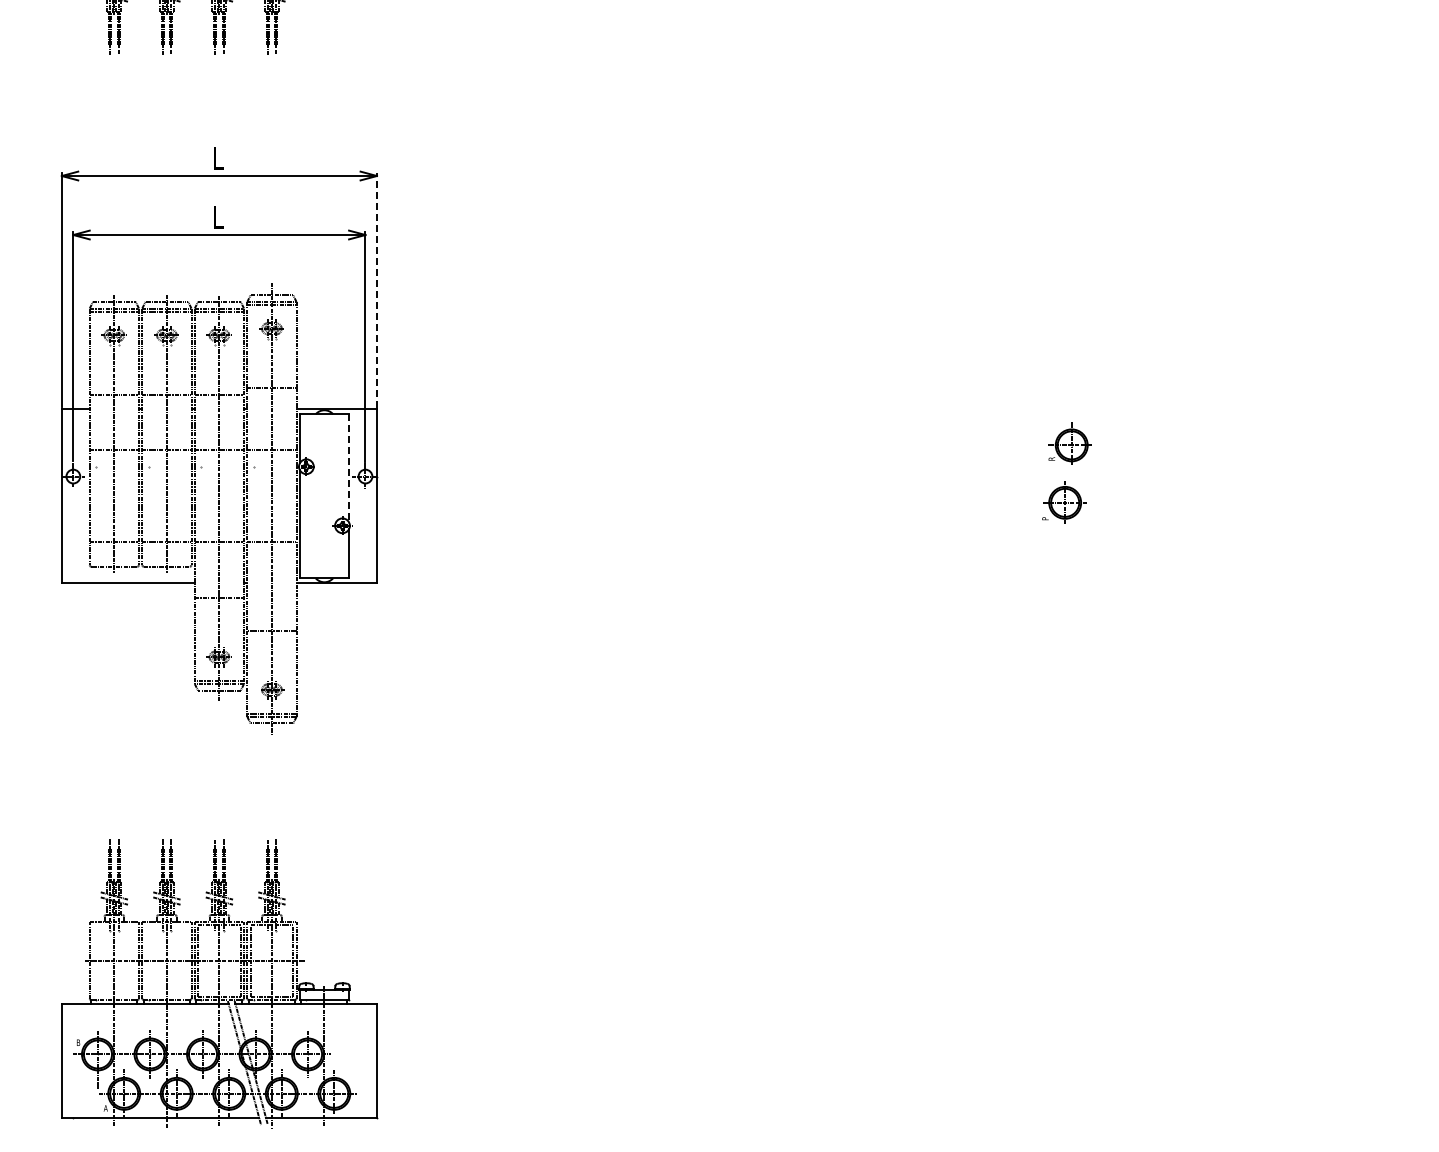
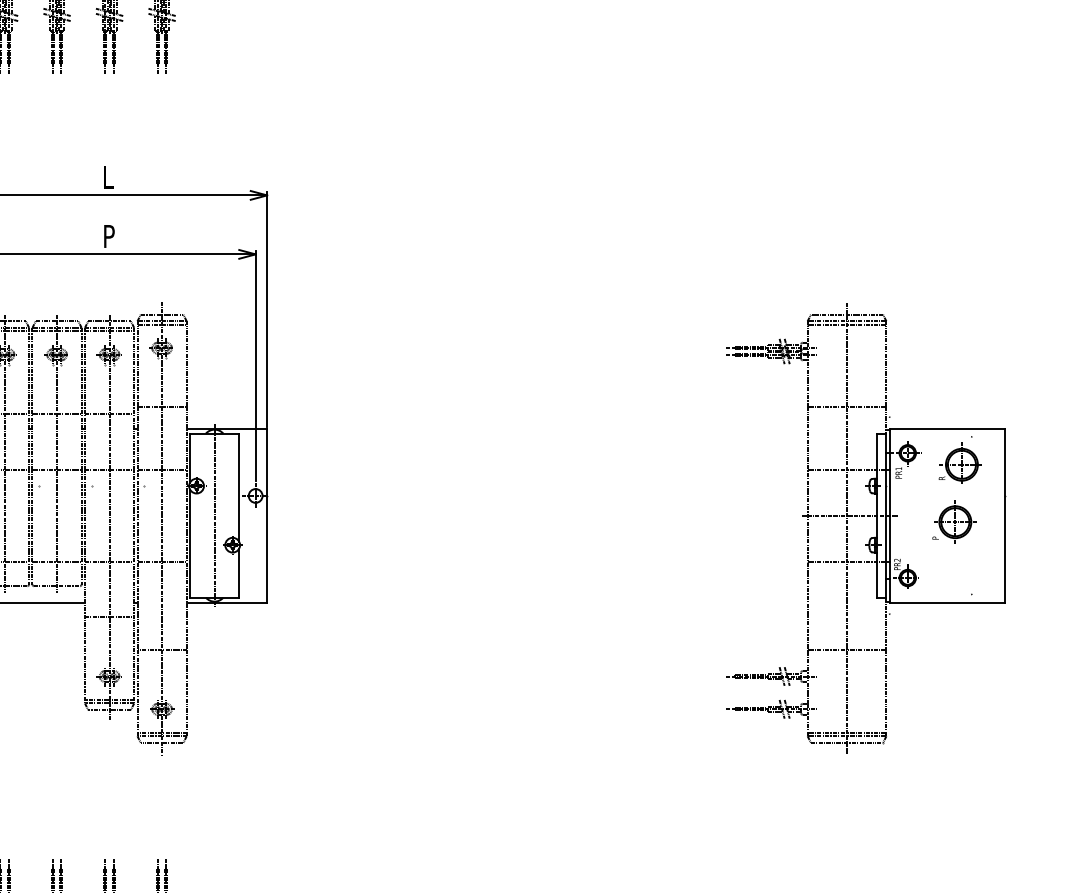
text: (219, 216) -> (109, 235), L -> P
line: (376, 290) -> (266, 309), dashed -> solid
line: (349, 468) -> (239, 487), dashed -> solid
line: (324, 496) -> (214, 515), added
part: (985, 508) -> (875, 527), added

